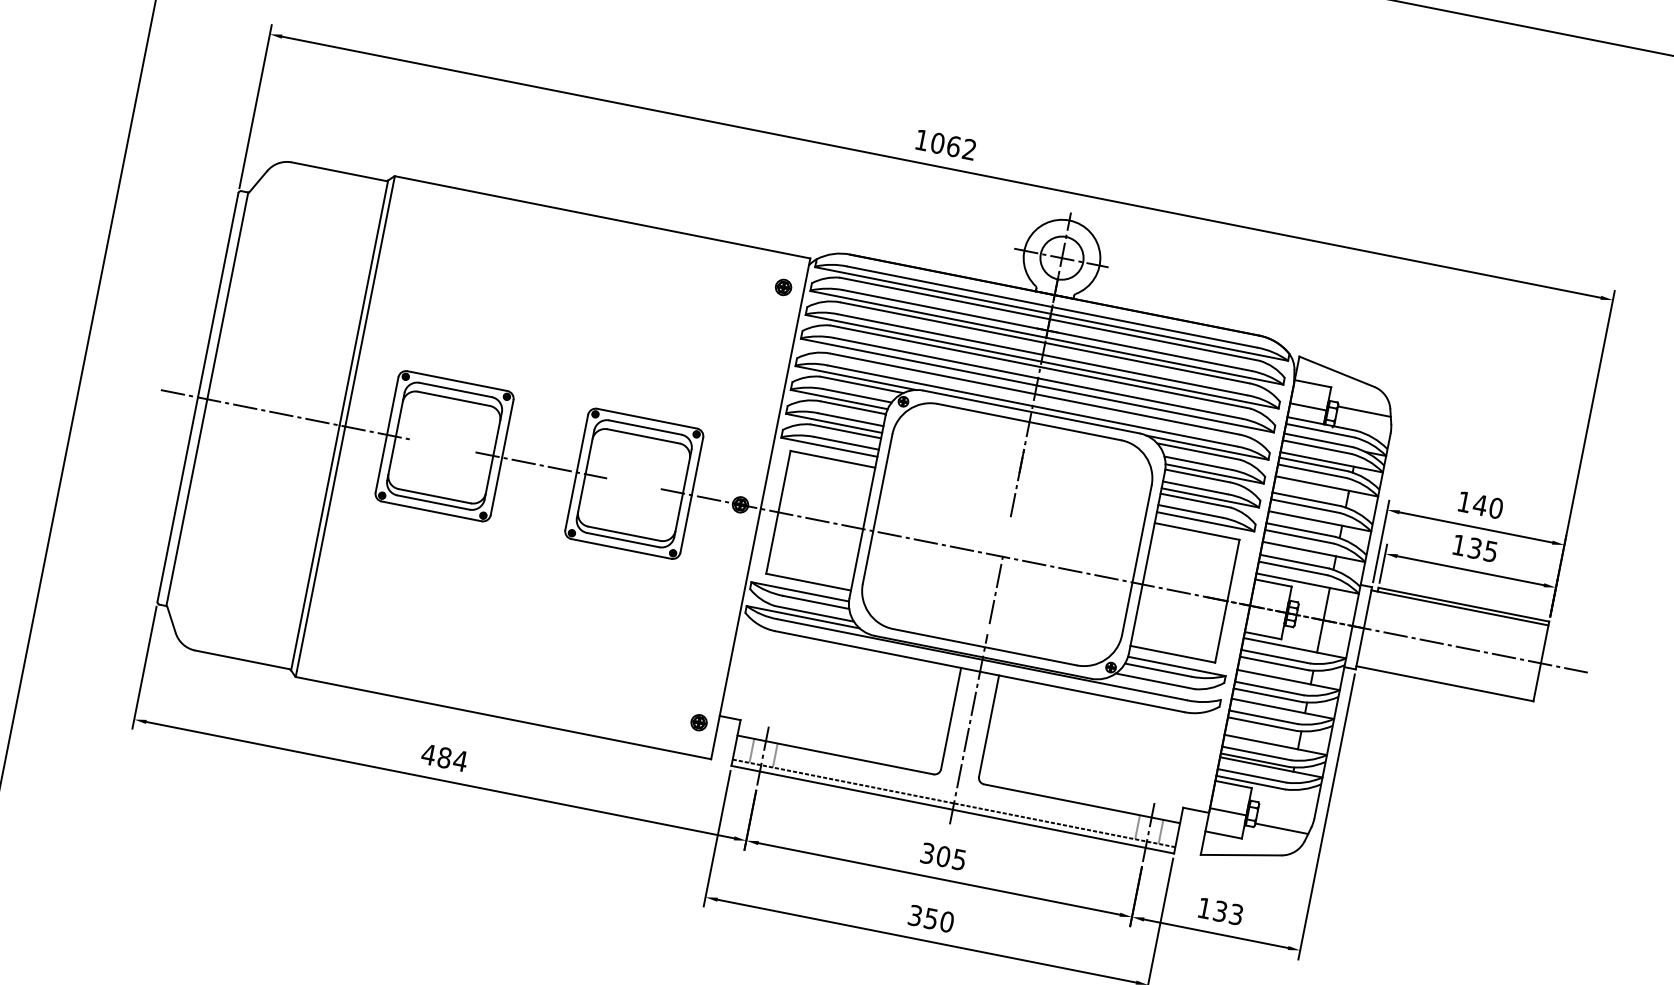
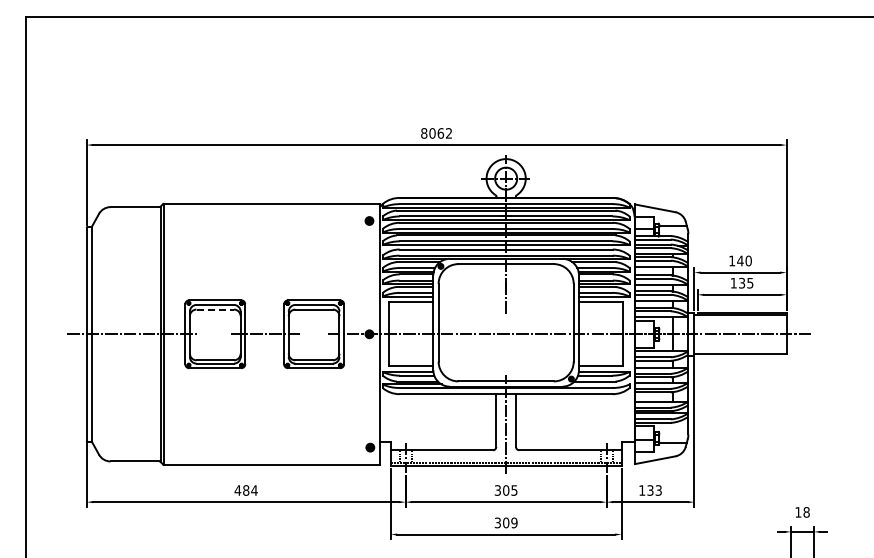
text: (922, 140) -> (424, 133), 1062 -> 8062
line: (454, 398) -> (215, 309), solid -> dashed
line: (997, 588) -> (506, 350), removed
text: (939, 919) -> (510, 522), 350 -> 309

